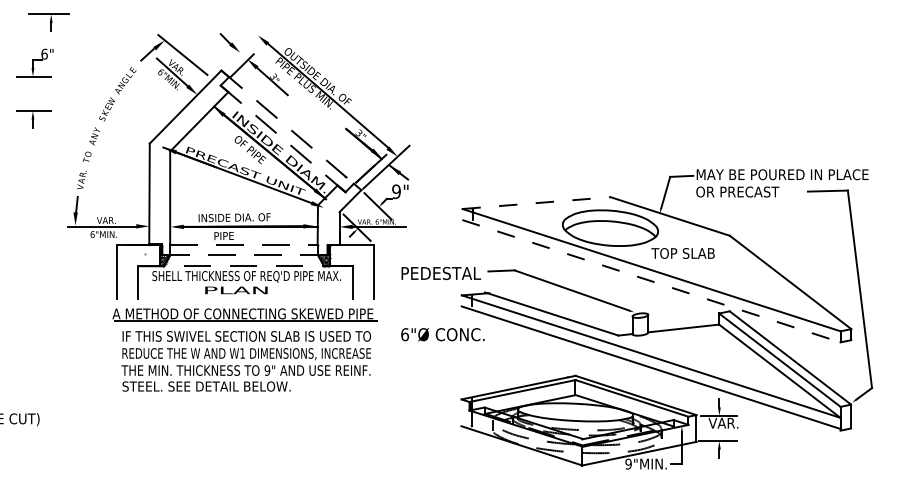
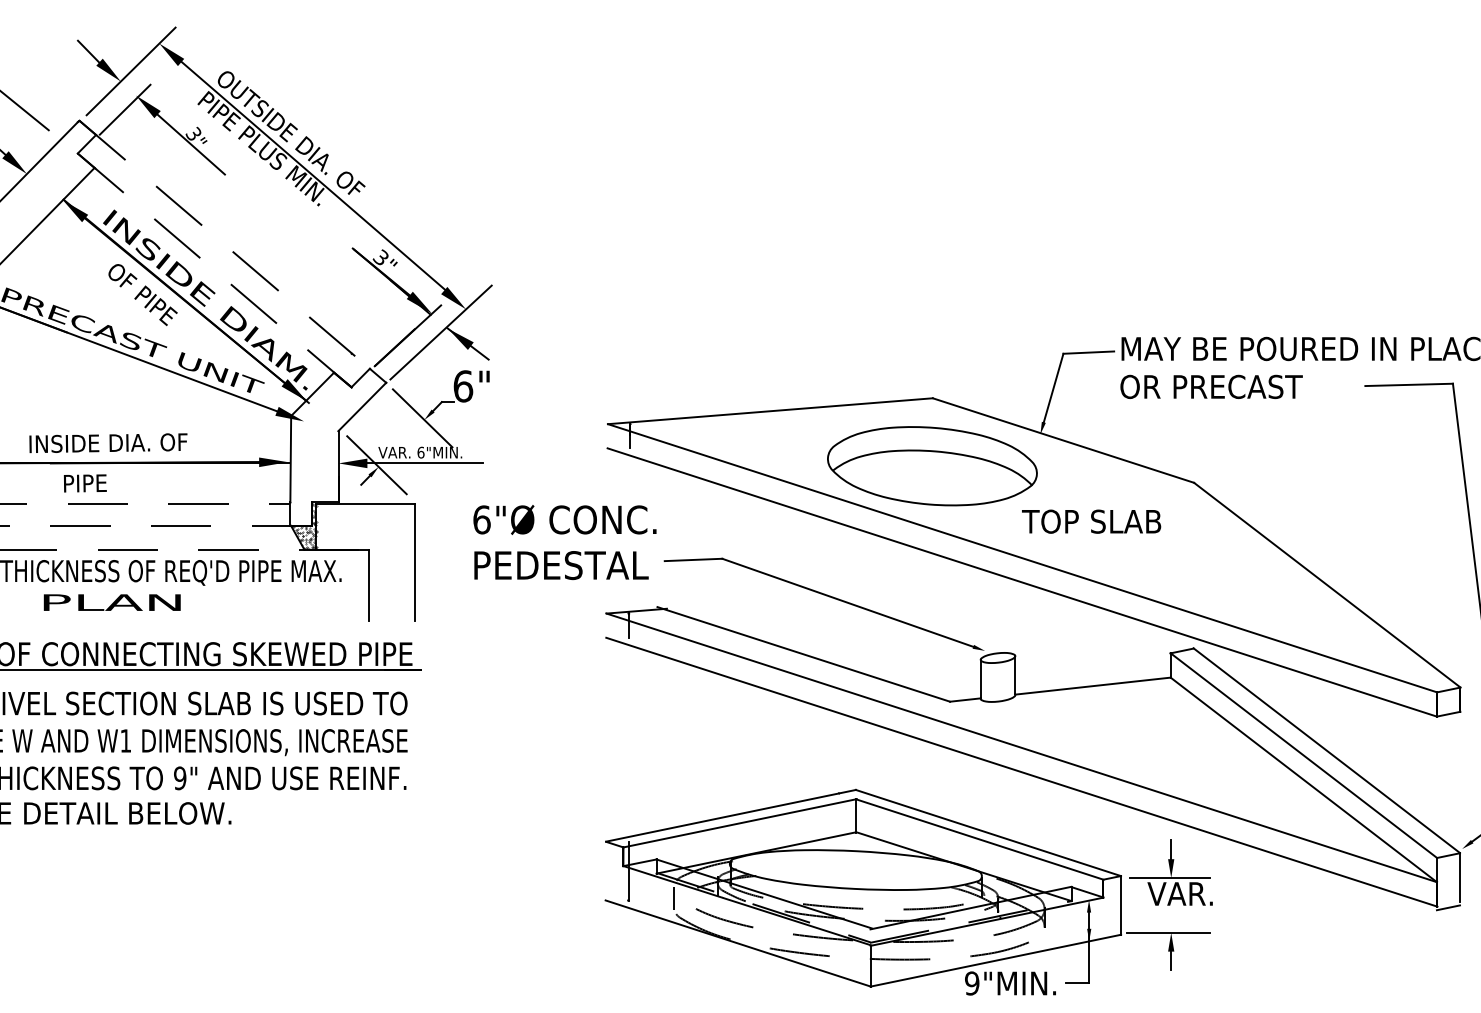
line: (244, 48) -> (129, 72), added
text: (396, 191) -> (463, 385), 9" -> 6"
line: (537, 203) -> (772, 412), dashed -> solid
line: (651, 281) -> (1022, 583), dashed -> solid
text: (442, 334) -> (564, 519), moved

